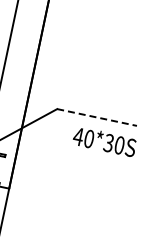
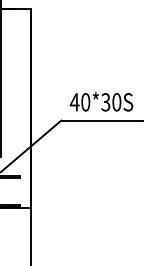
line: (97, 117) -> (102, 120), dashed -> solid
text: (104, 141) -> (101, 101), moved

